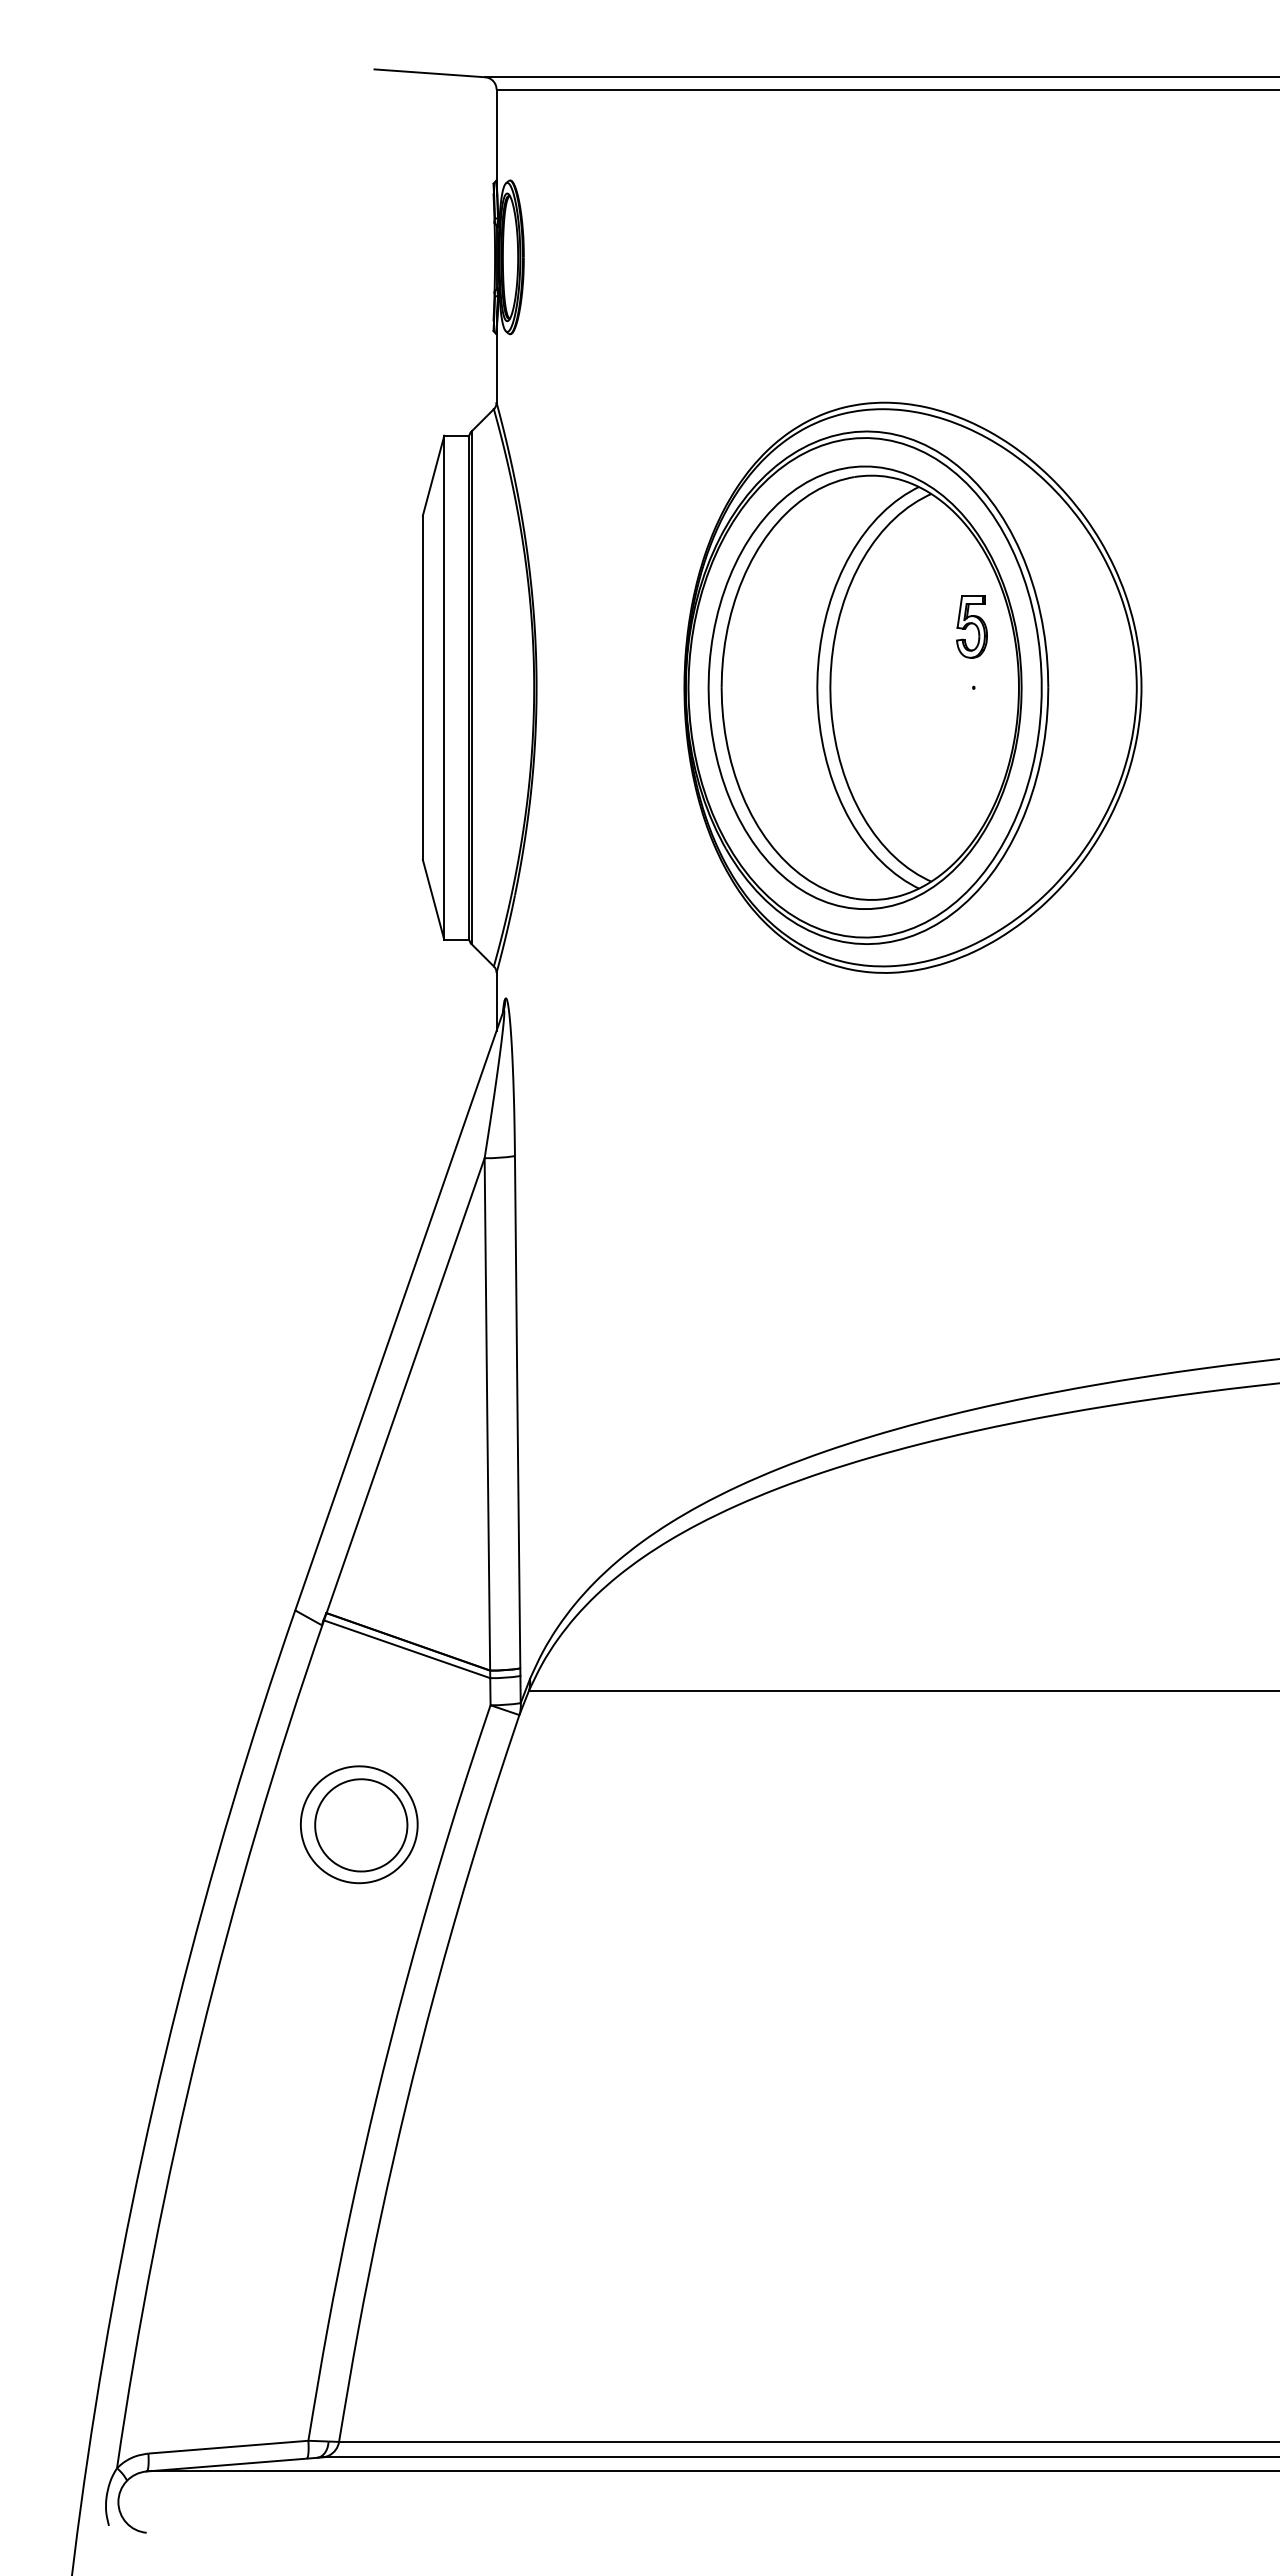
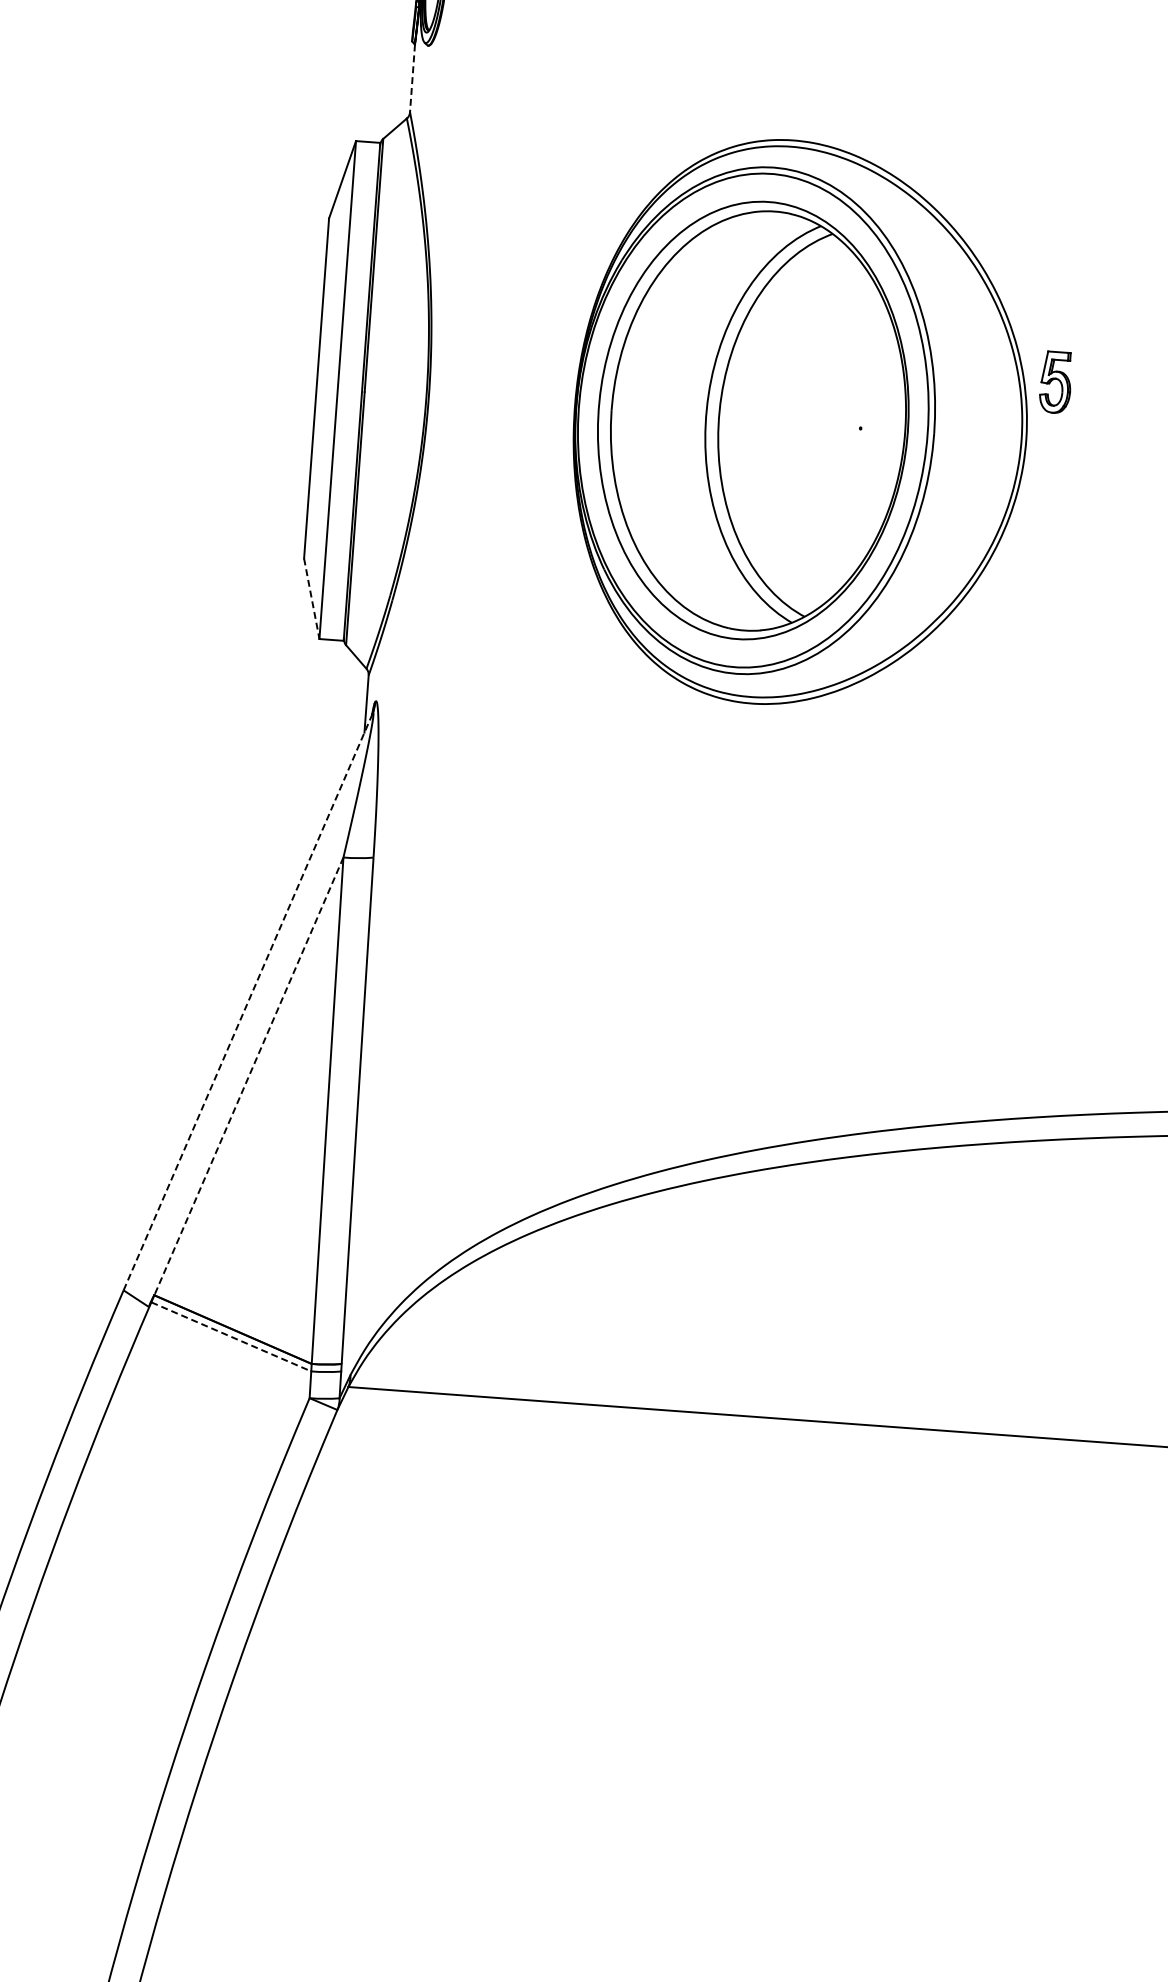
line: (496, 369) -> (412, 79), solid -> dashed
part: (971, 626) -> (1055, 381), moved
line: (433, 900) -> (311, 599), solid -> dashed
line: (399, 1311) -> (248, 1002), solid -> dashed
line: (405, 1385) -> (248, 1076), solid -> dashed
line: (407, 1649) -> (231, 1337), solid -> dashed
part: (359, 1824) -> (171, 1506), removed

